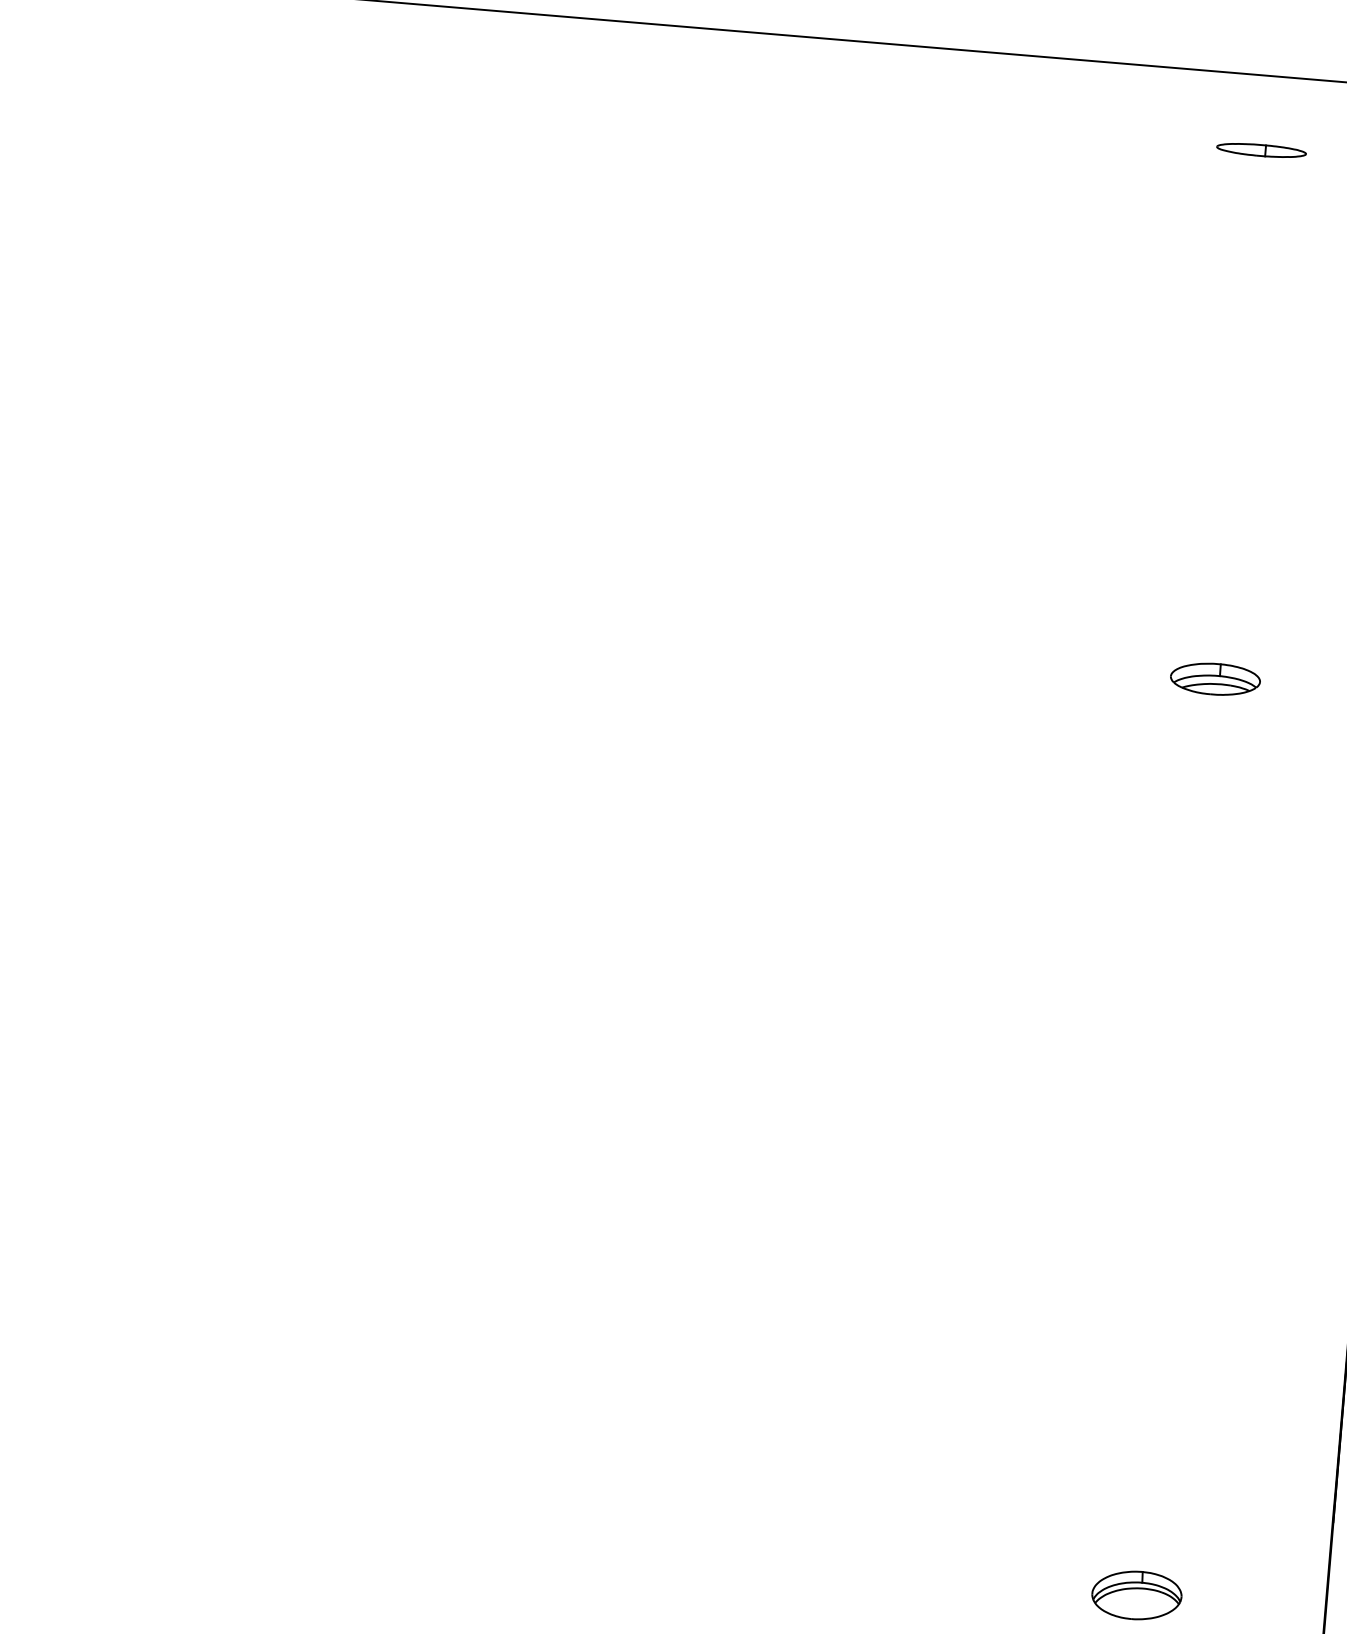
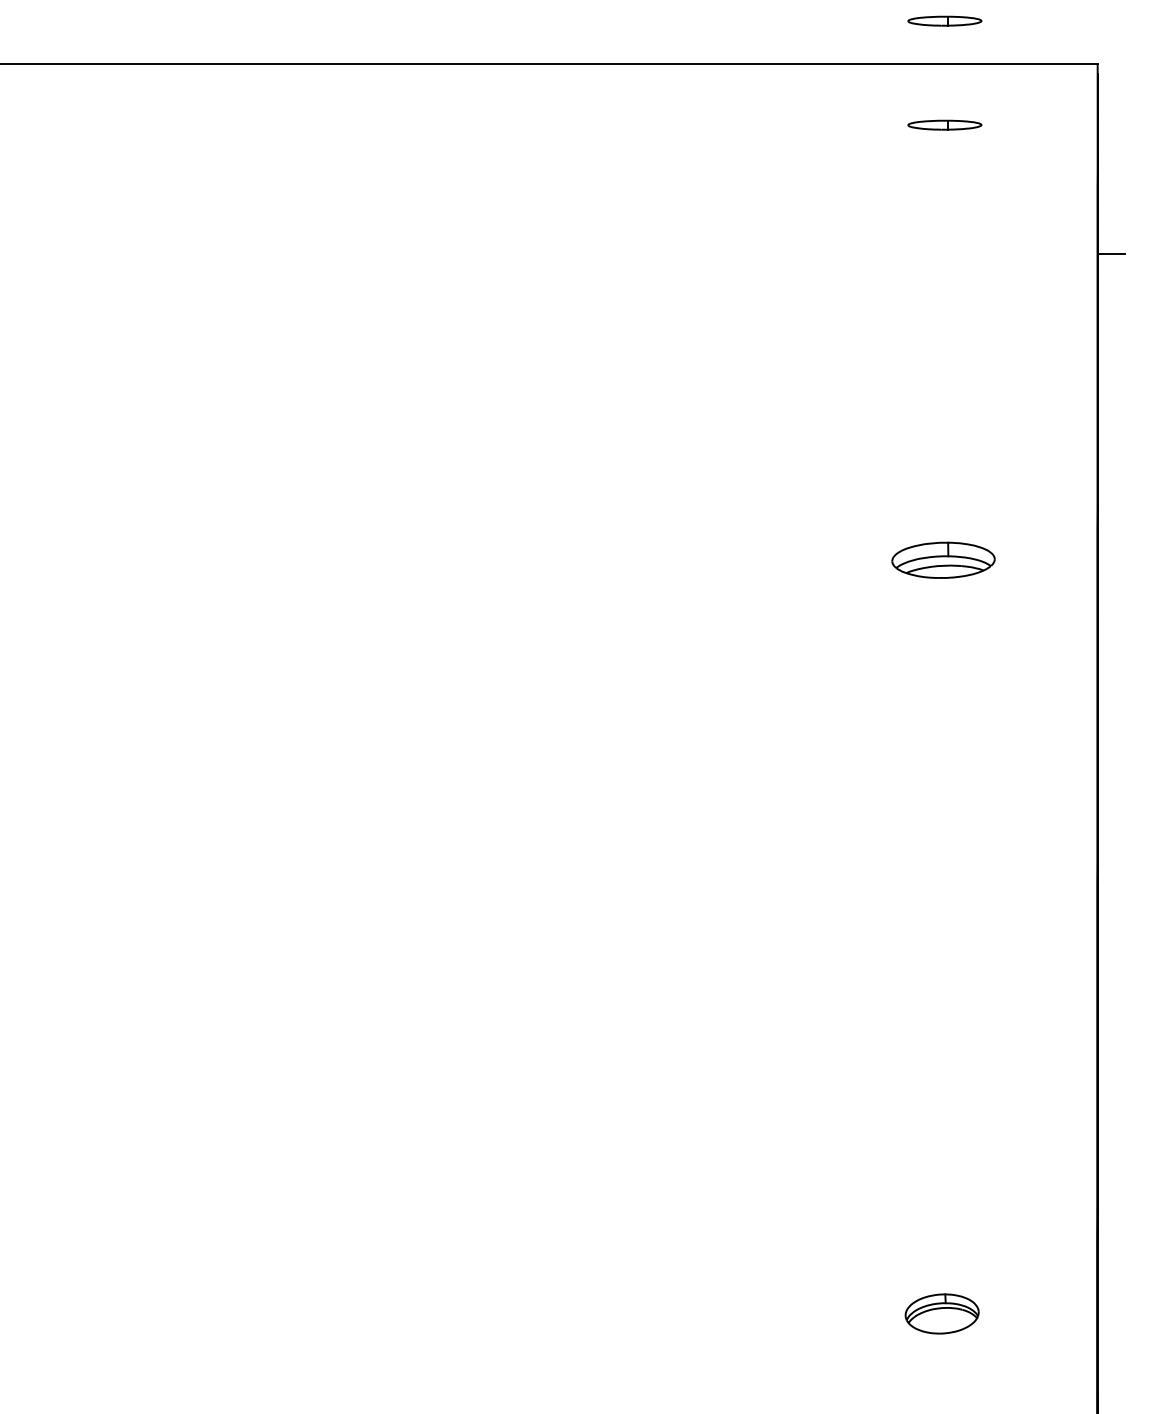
part: (1271, 23) -> (944, 20), added
part: (1215, 678) -> (943, 559), size x1.4

